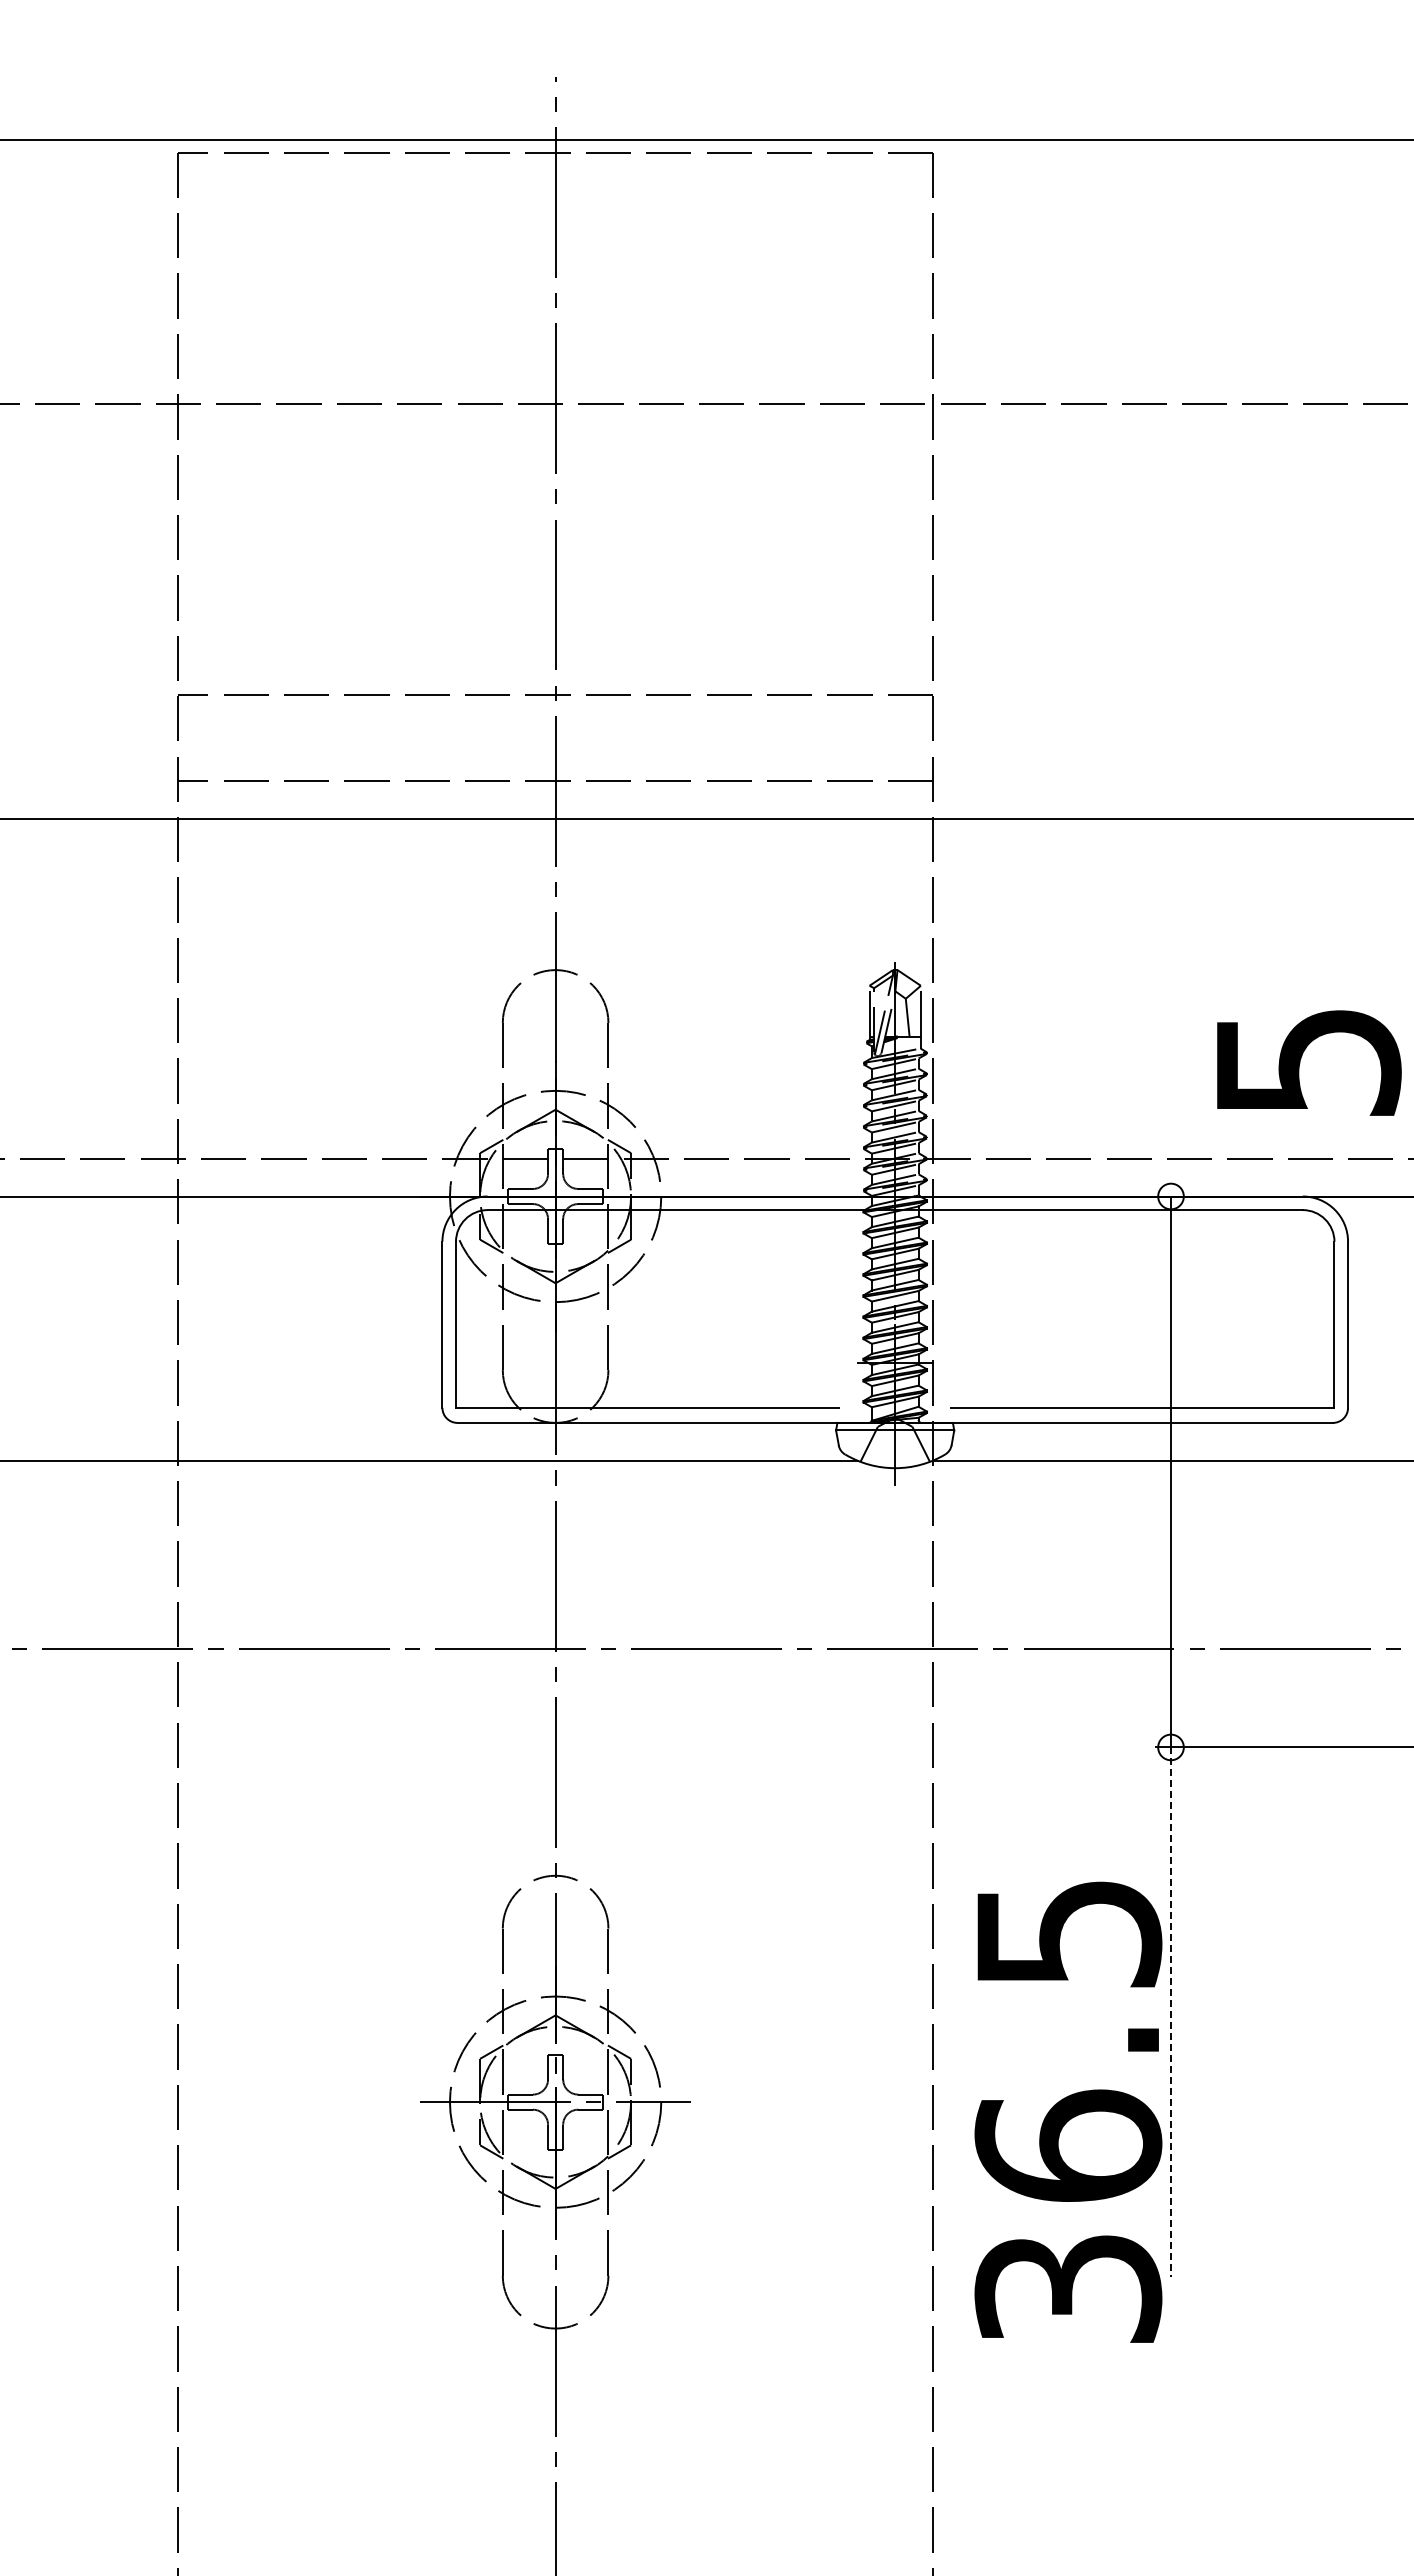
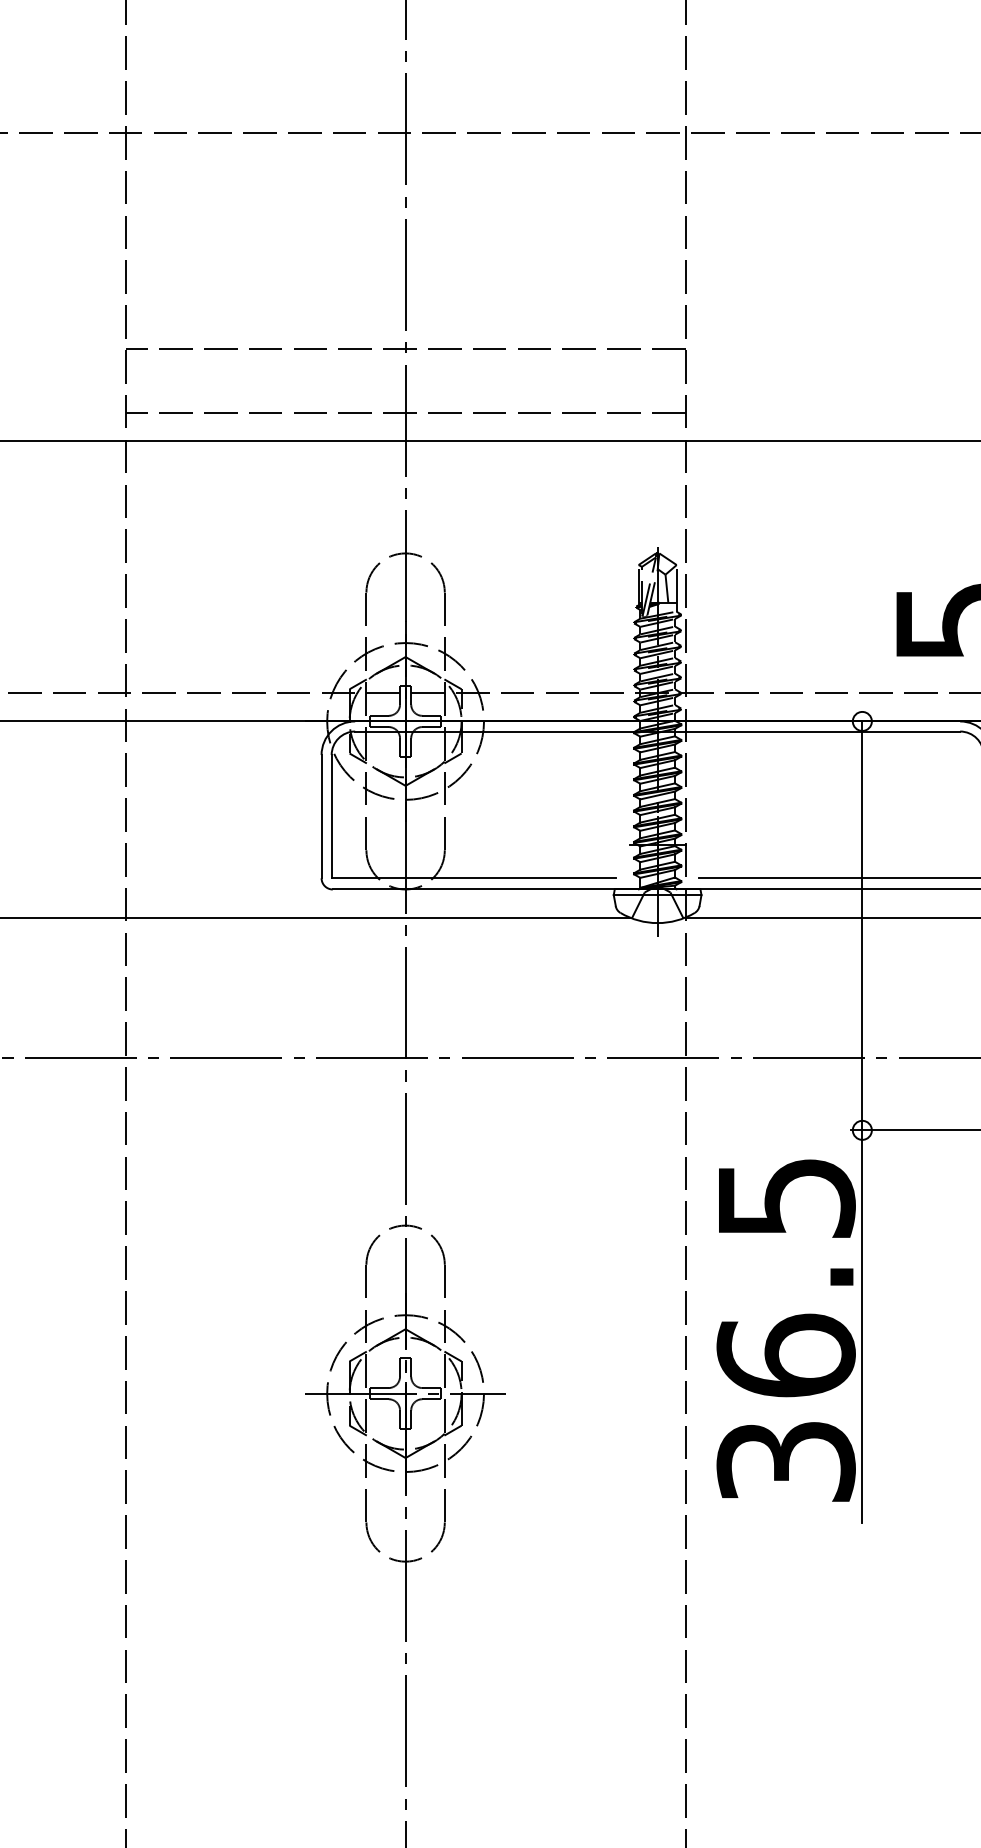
line: (1171, 2012) -> (862, 1327), dashed -> solid
text: (1068, 2111) -> (786, 1330), moved

